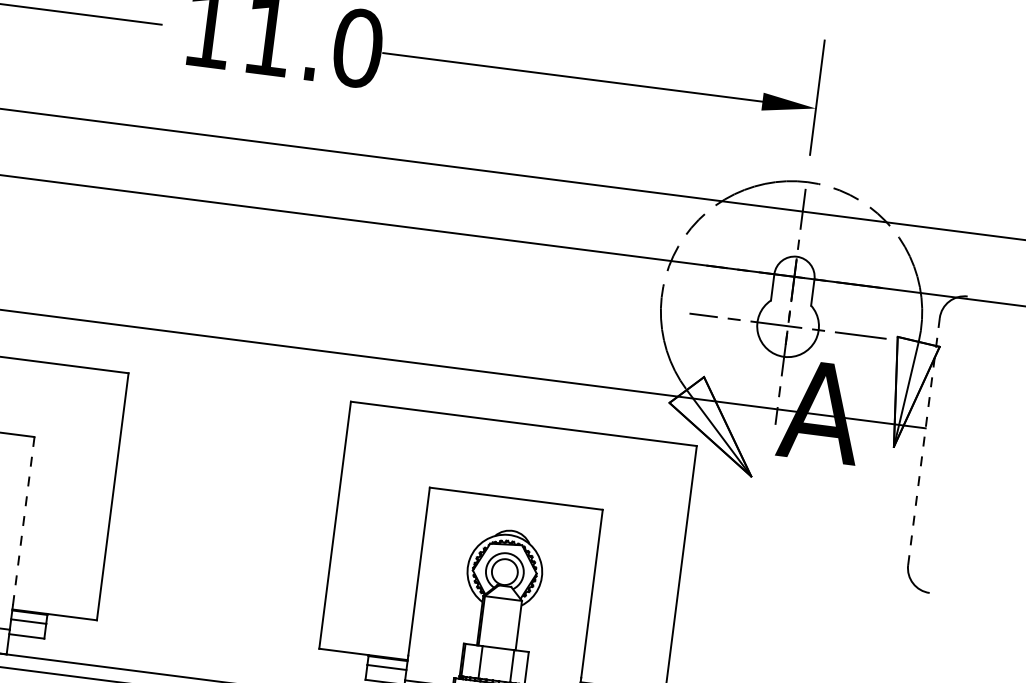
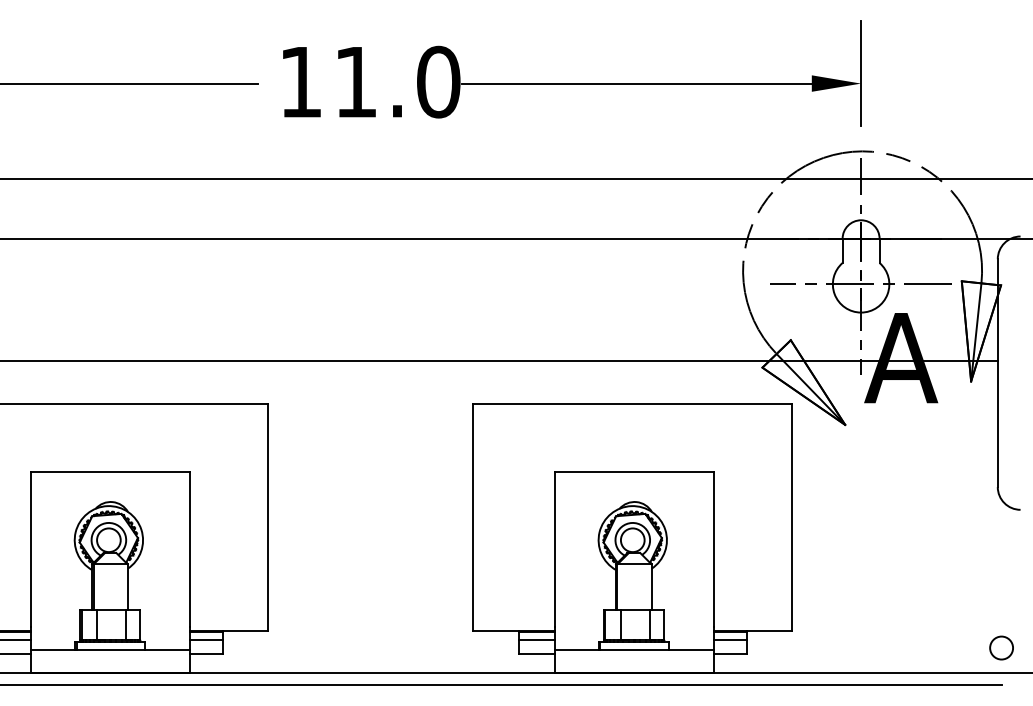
line: (923, 441) -> (997, 373), dashed -> solid
line: (23, 520) -> (190, 549), dashed -> solid

